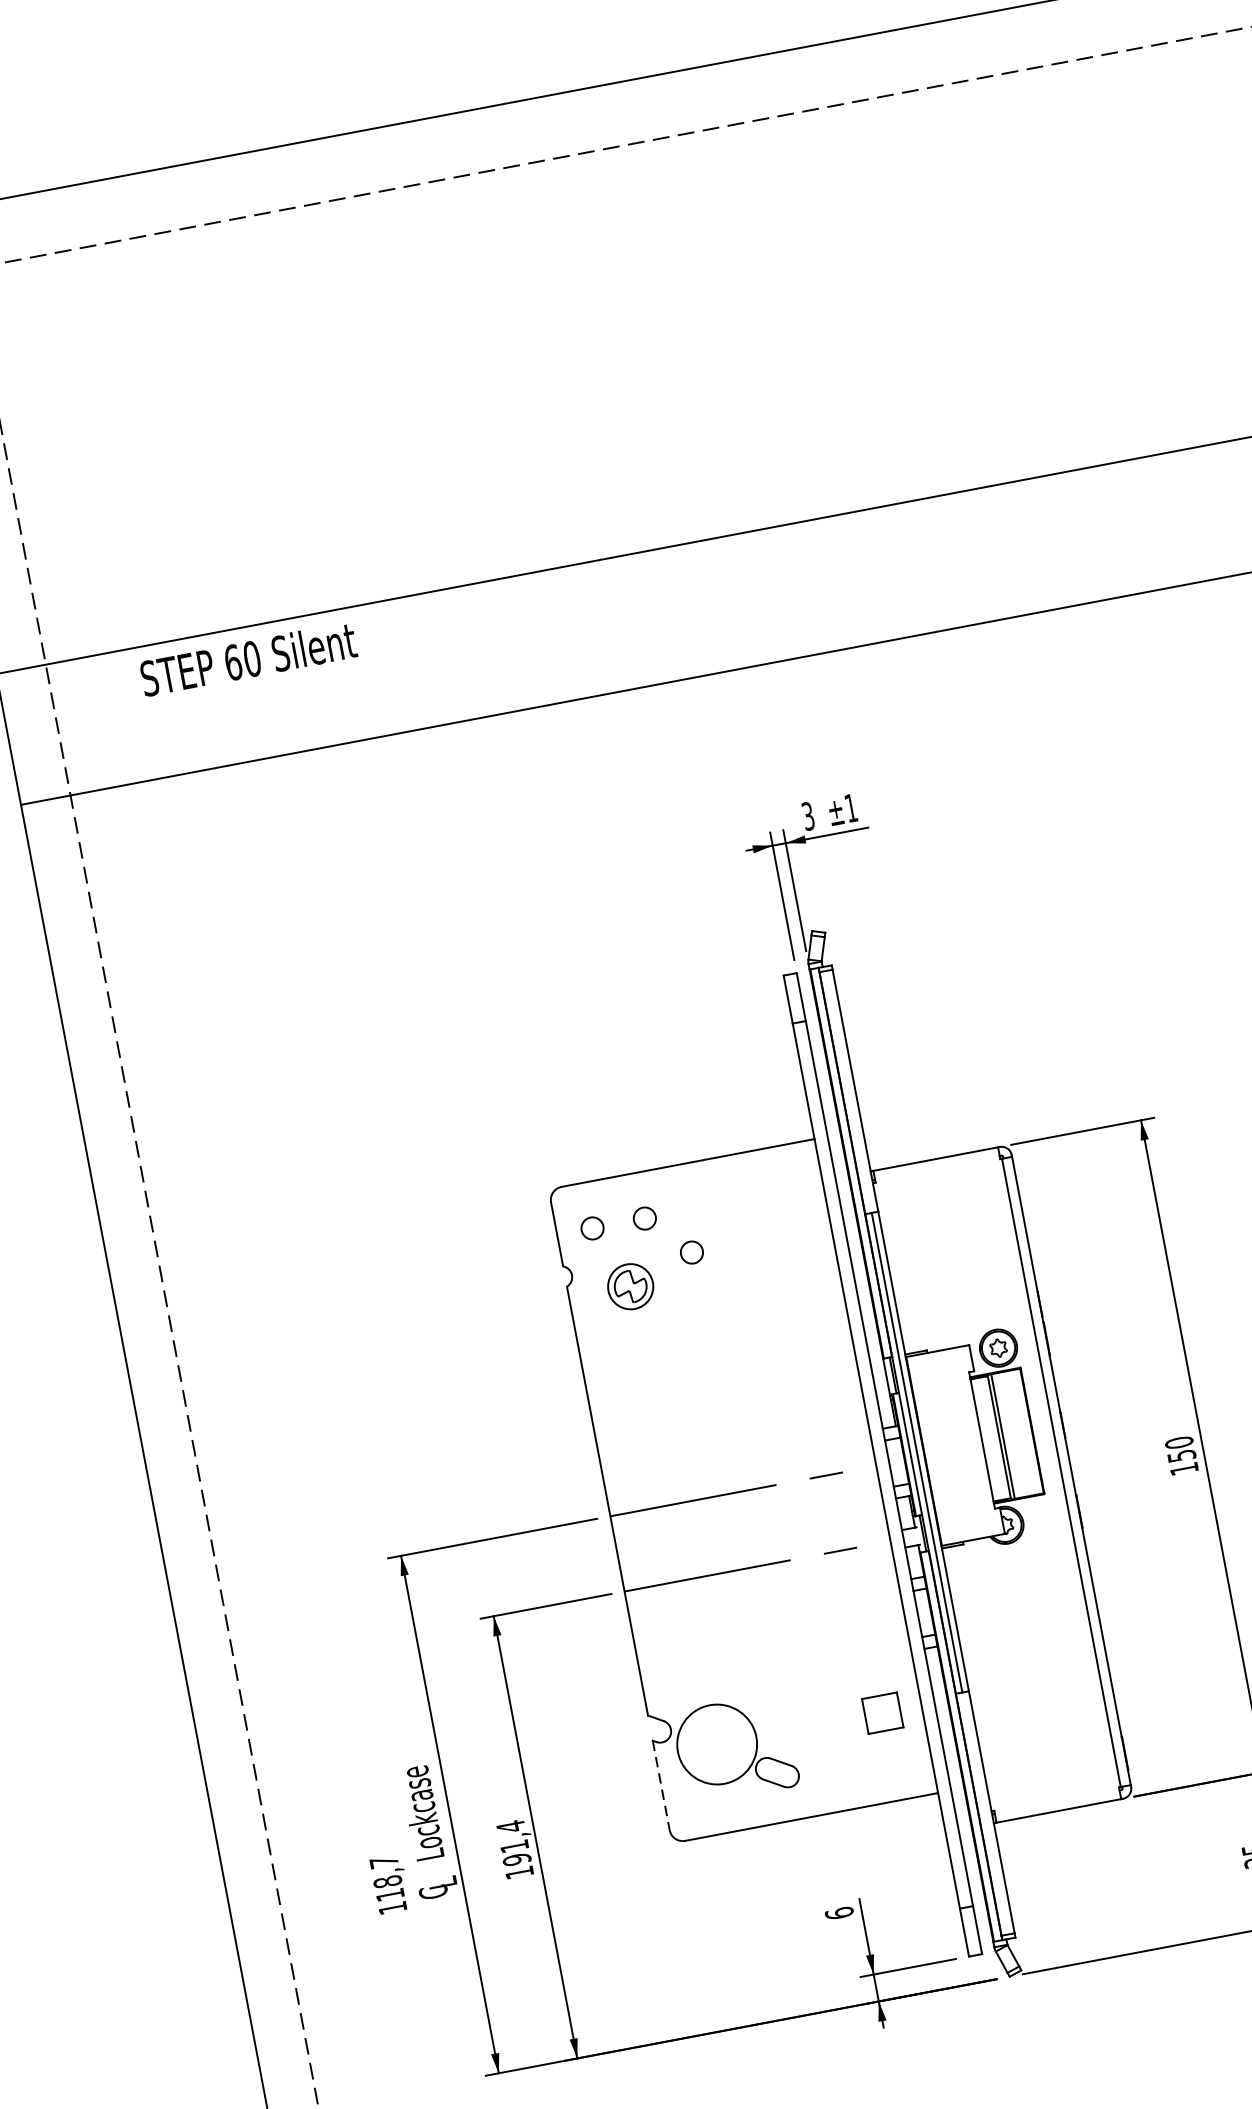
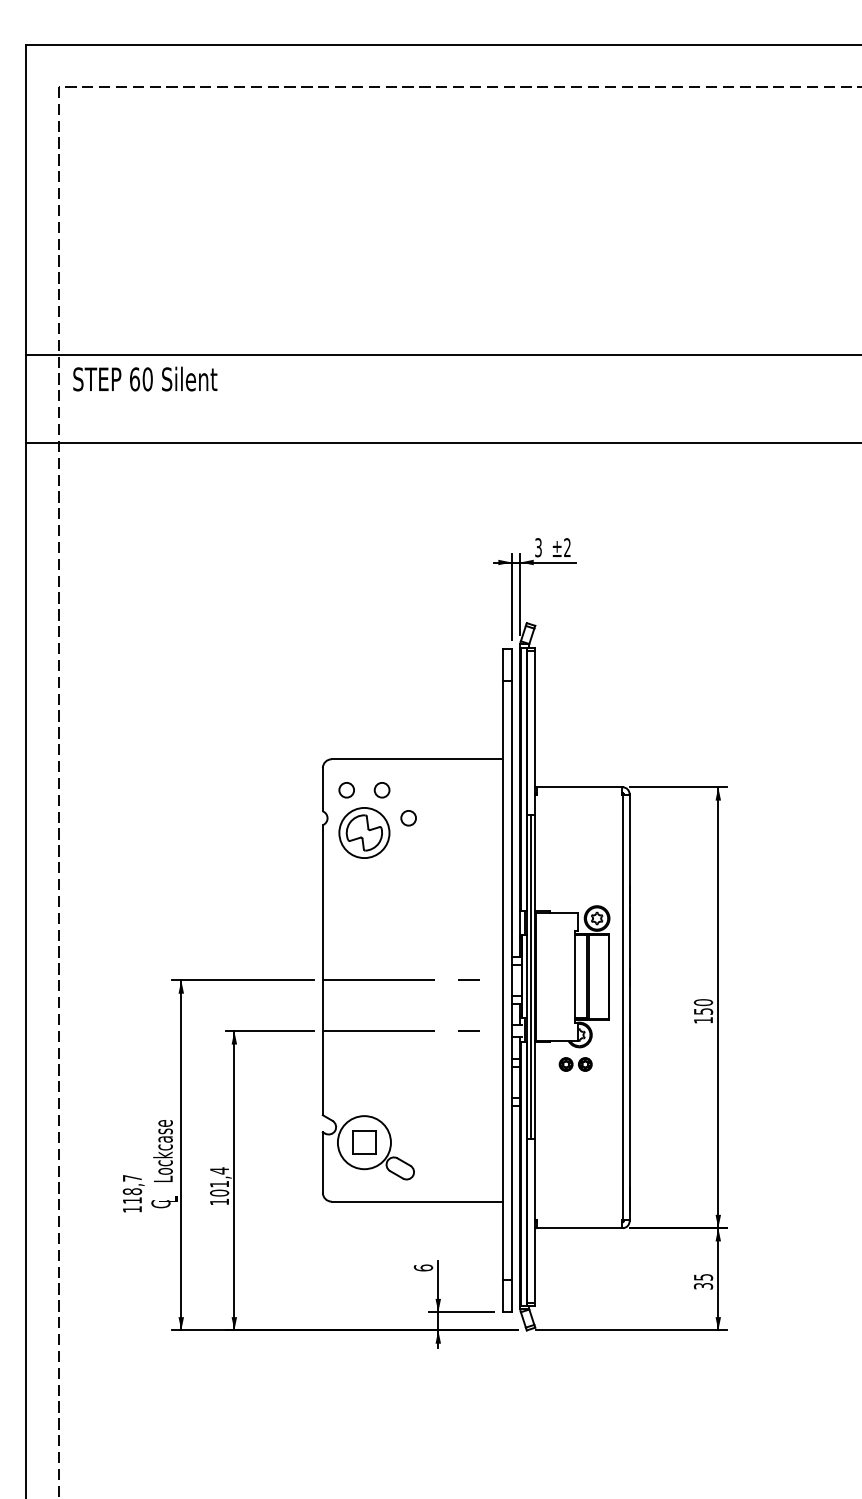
text: (248, 658) -> (145, 378), moved
text: (851, 807) -> (567, 547), ±1 -> ±2
part: (630, 1285) -> (364, 832), size x1.67
part: (1007, 1570) -> (575, 1064), added
part: (882, 1712) -> (364, 1142), moved
line: (660, 1787) -> (322, 1163), dashed -> solid
text: (516, 1858) -> (219, 1192), 191,4 -> 101,4

